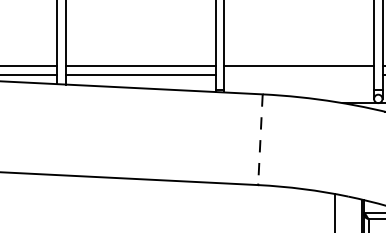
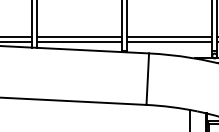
line: (298, 75) -> (169, 42), added
line: (259, 140) -> (147, 79), dashed -> solid

